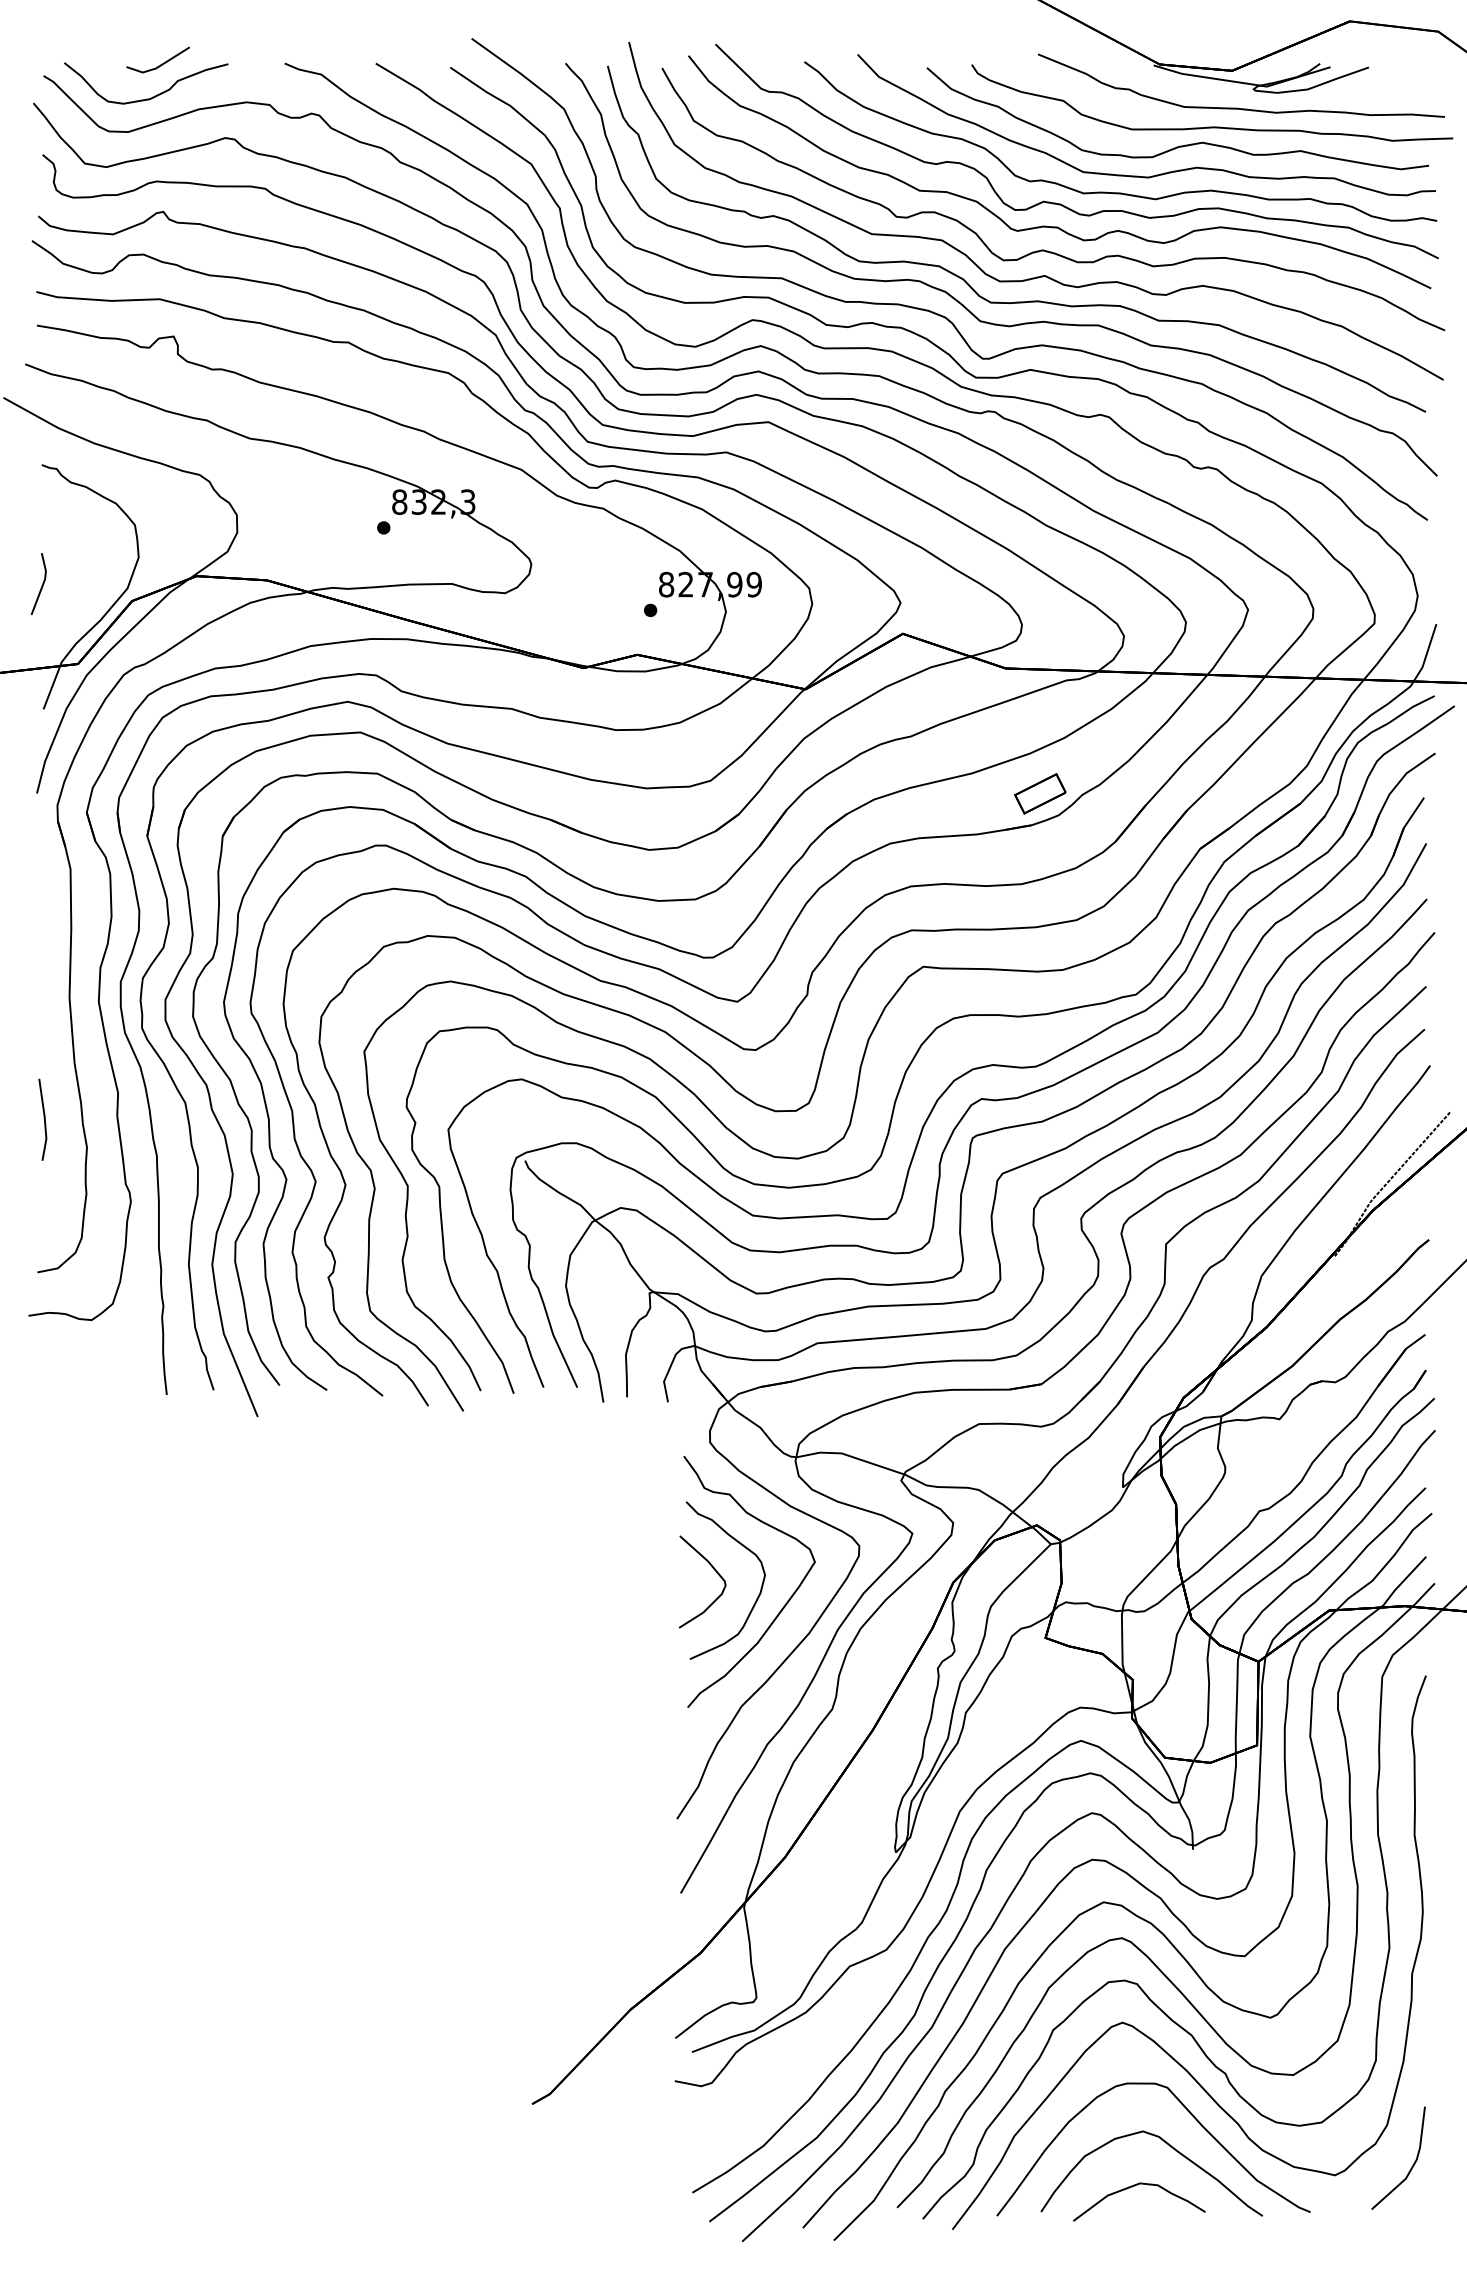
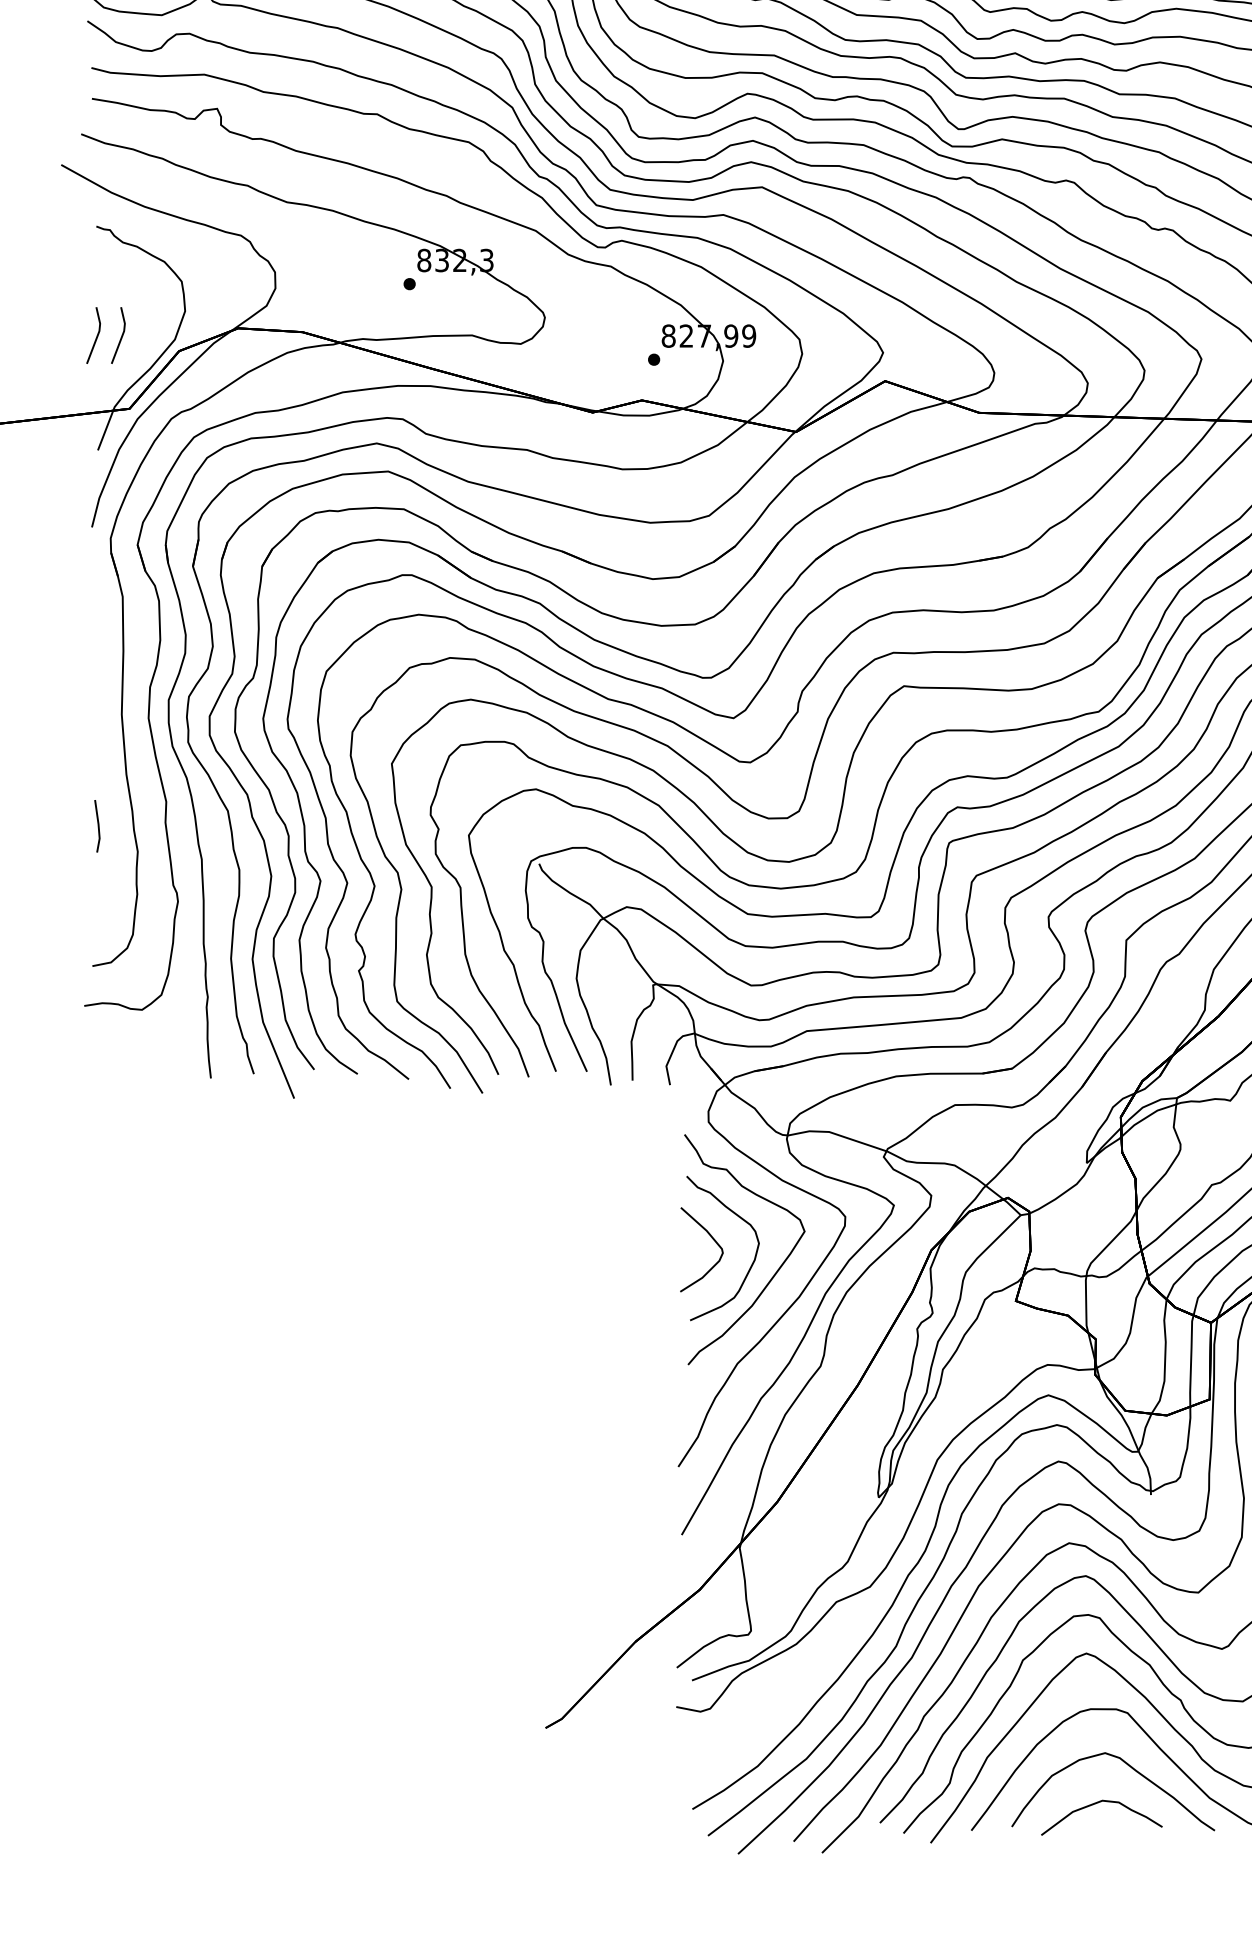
part: (65, 583) -> (118, 335), added
part: (1040, 793) -> (1011, 527), removed
part: (42, 1119) -> (97, 826), size x0.7

